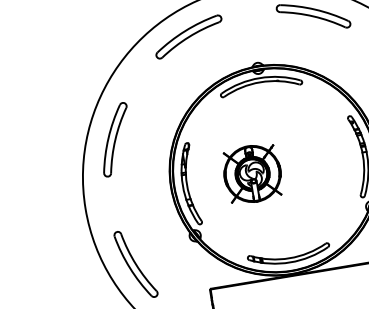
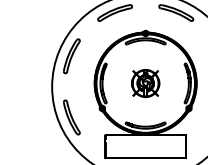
part: (252, 174) -> (145, 83), moved

